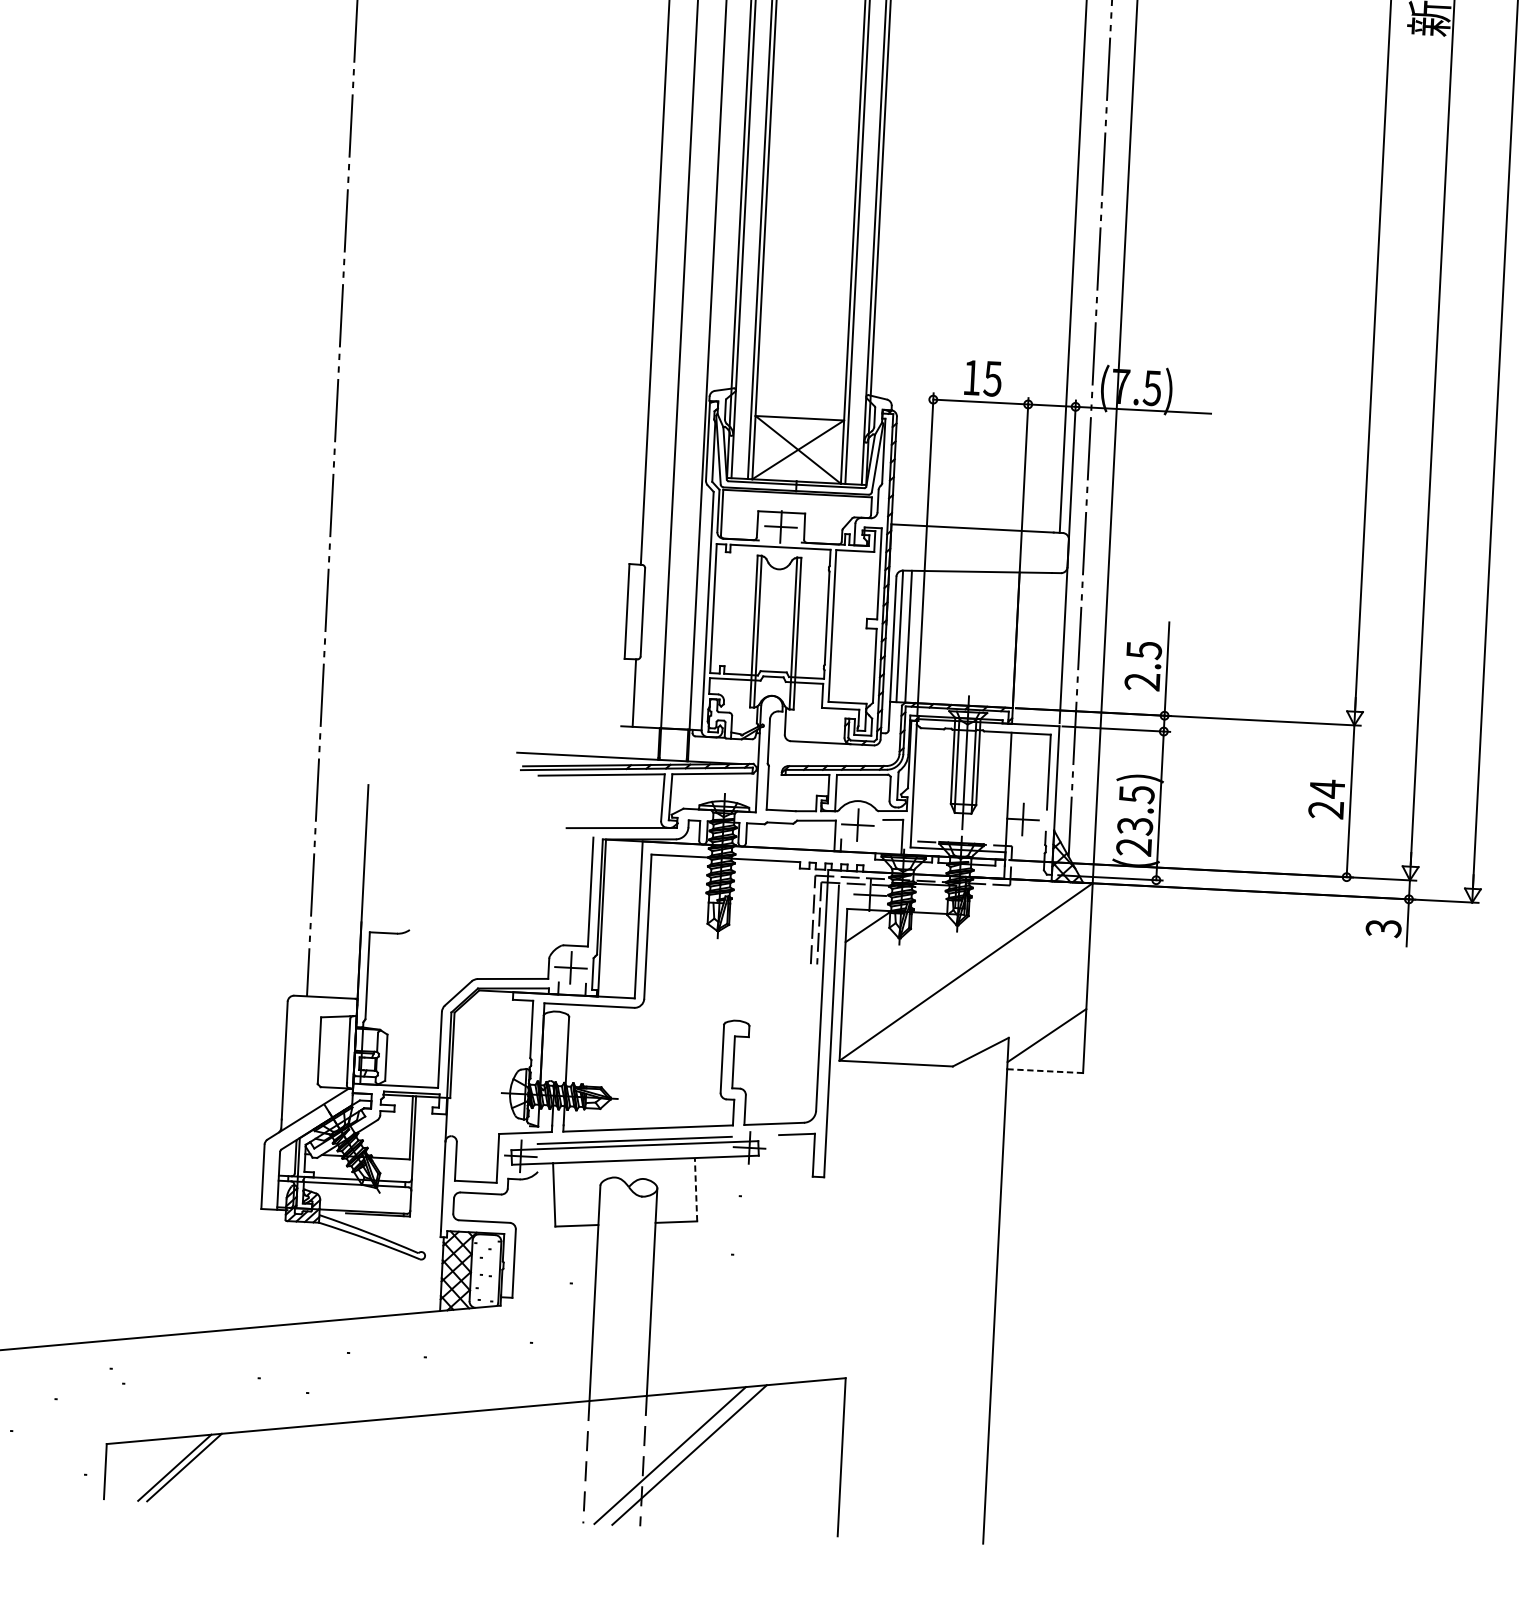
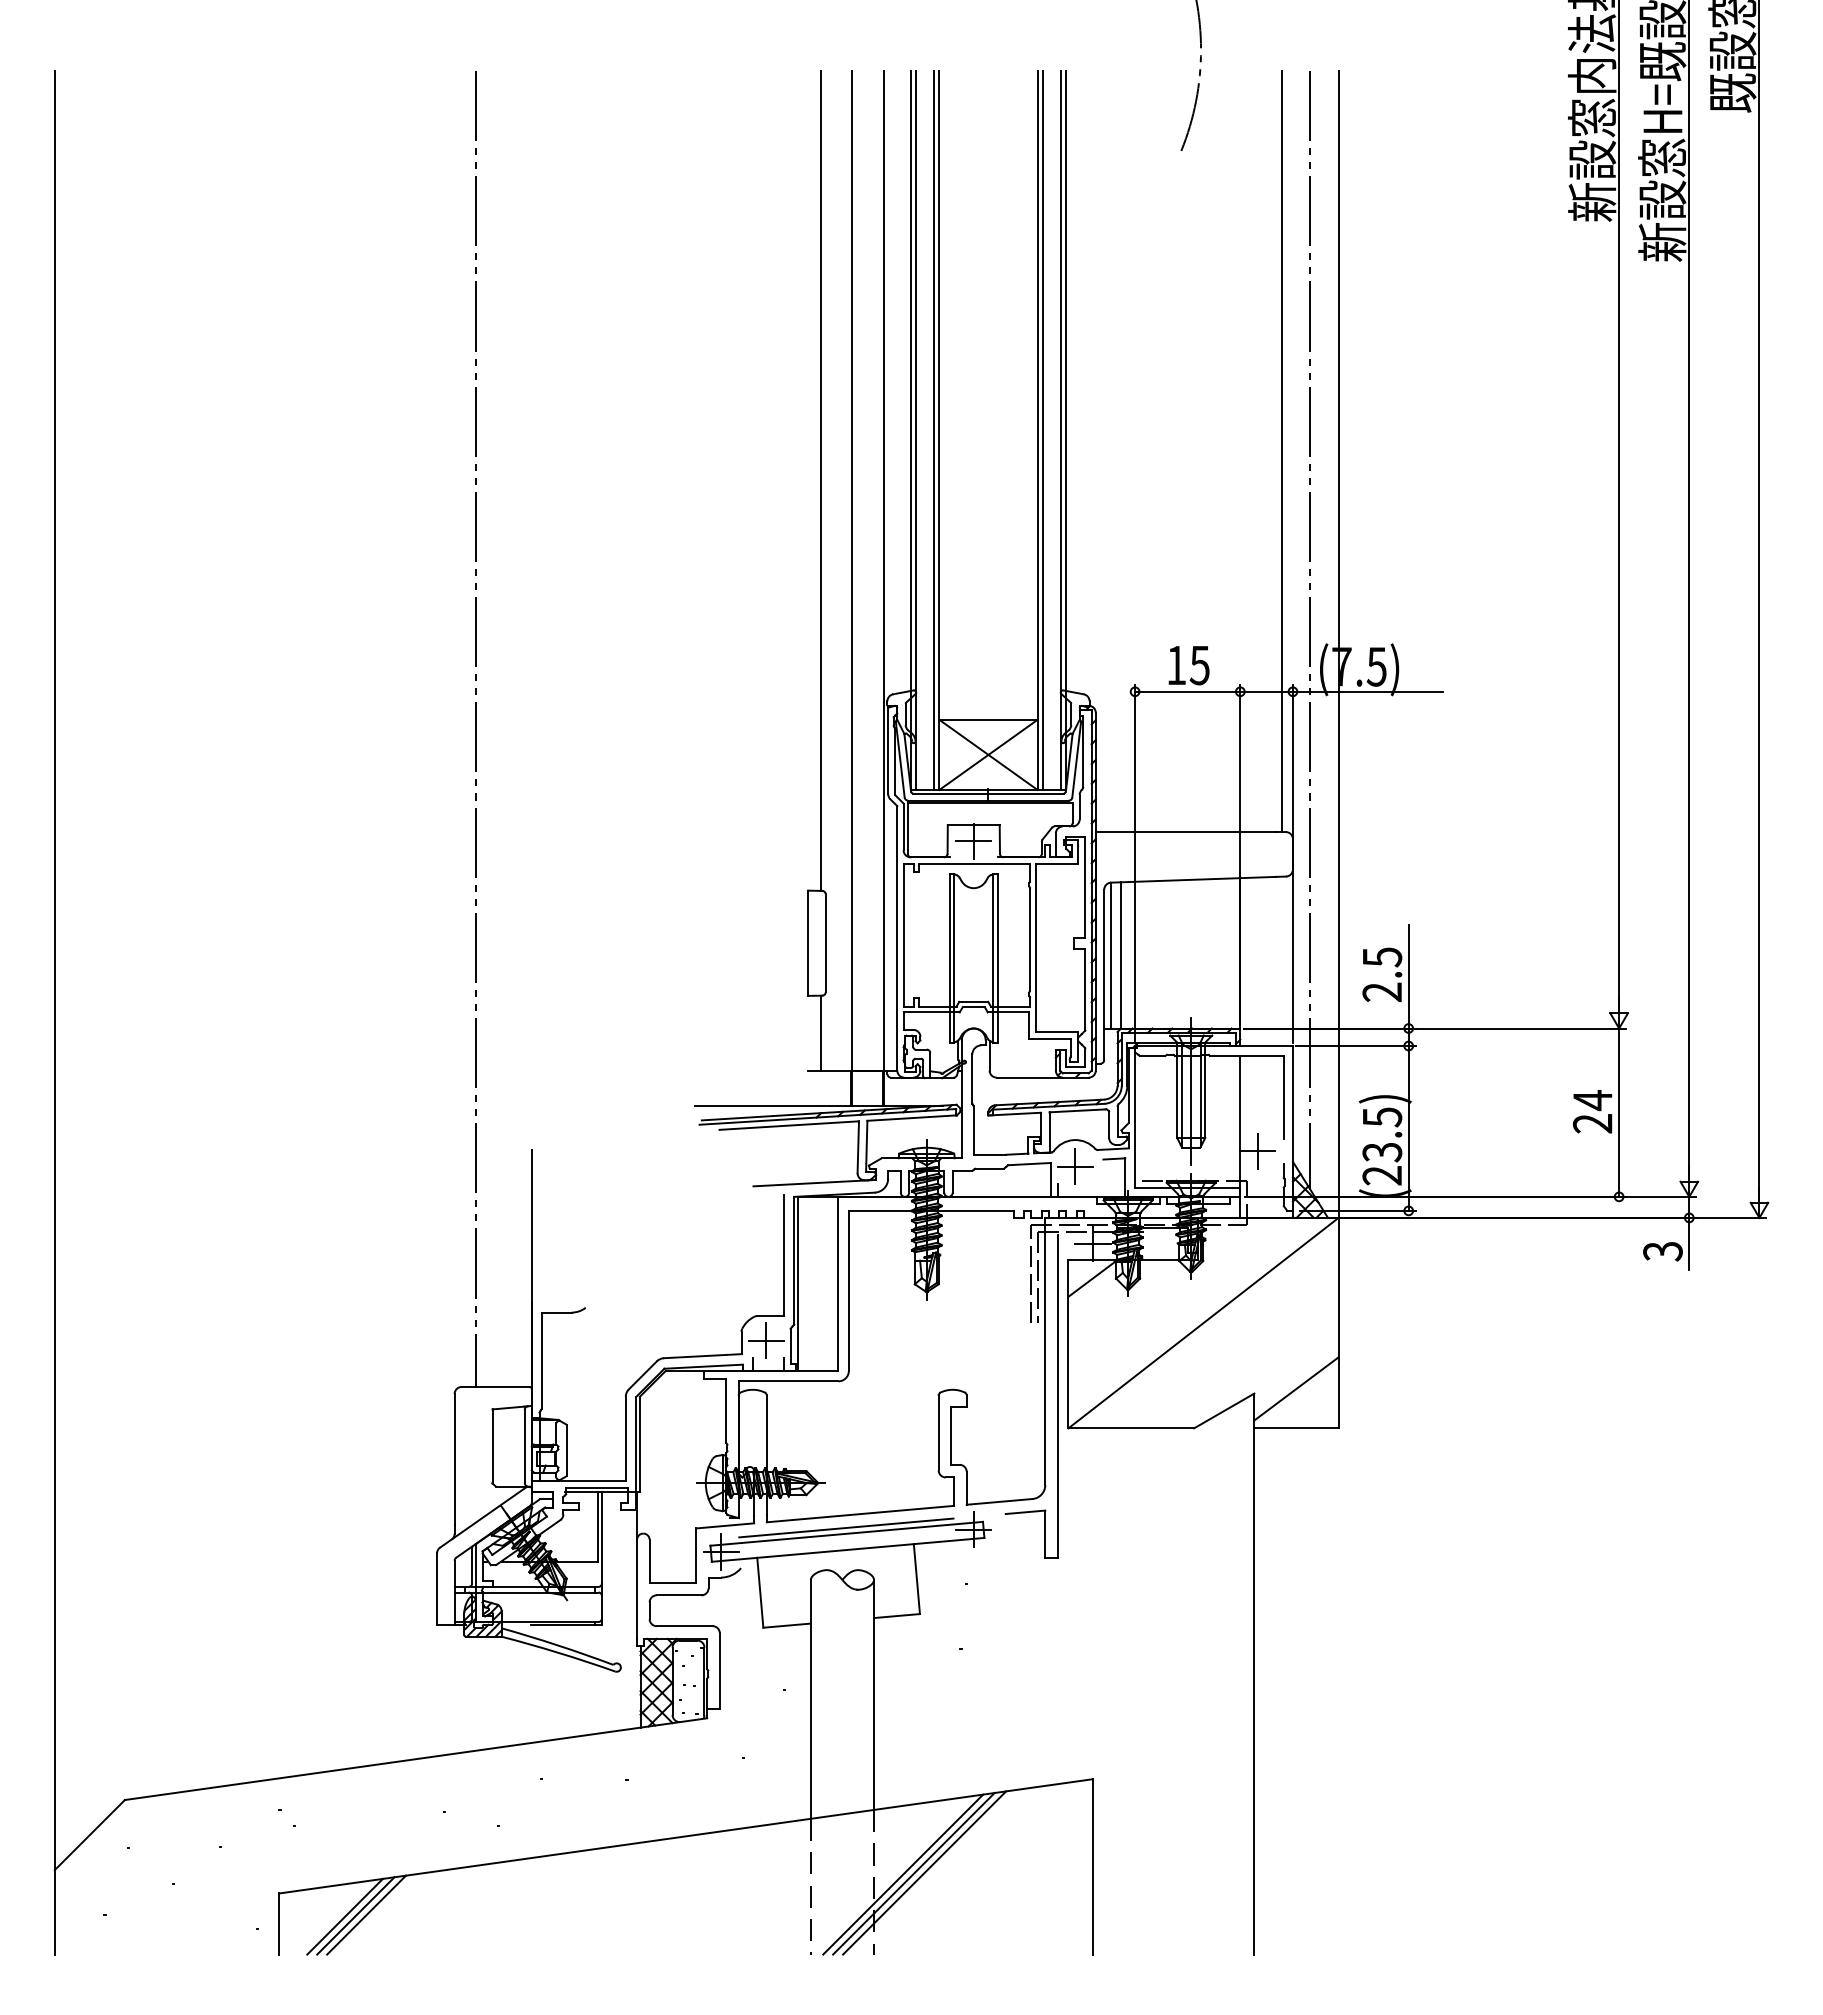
line: (1044, 1071) -> (1295, 1428), dashed -> solid
line: (695, 1189) -> (916, 1578), dashed -> solid
line: (679, 1455) -> (913, 1873), added
line: (164, 1467) -> (344, 1916), added

